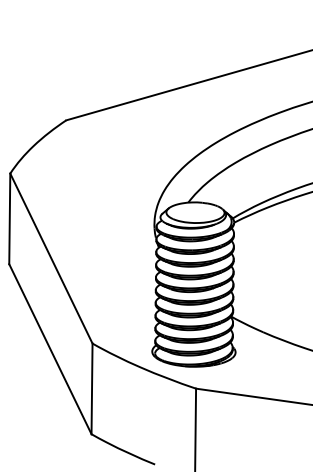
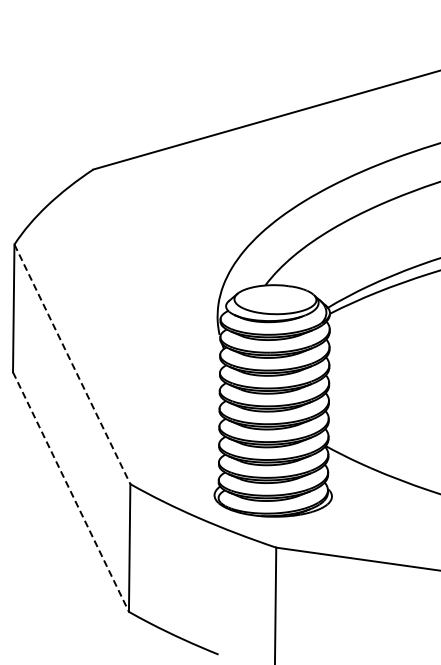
line: (51, 258) -> (72, 364), solid -> dashed
line: (50, 349) -> (71, 492), solid -> dashed

